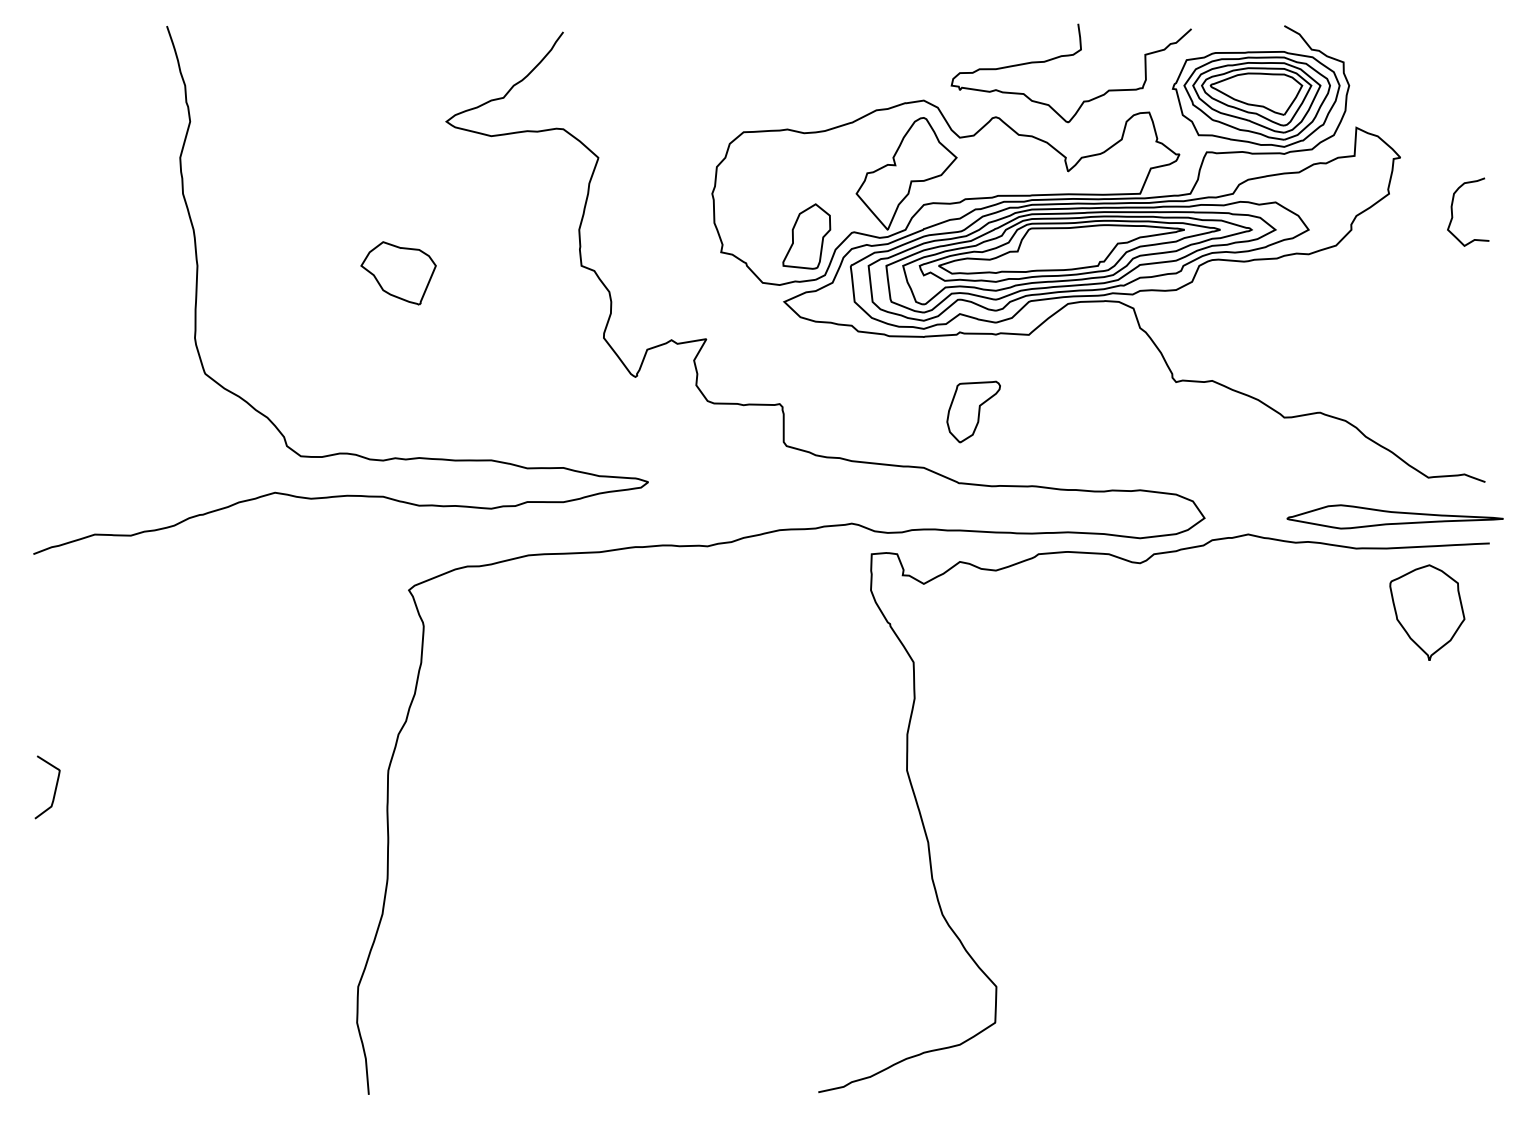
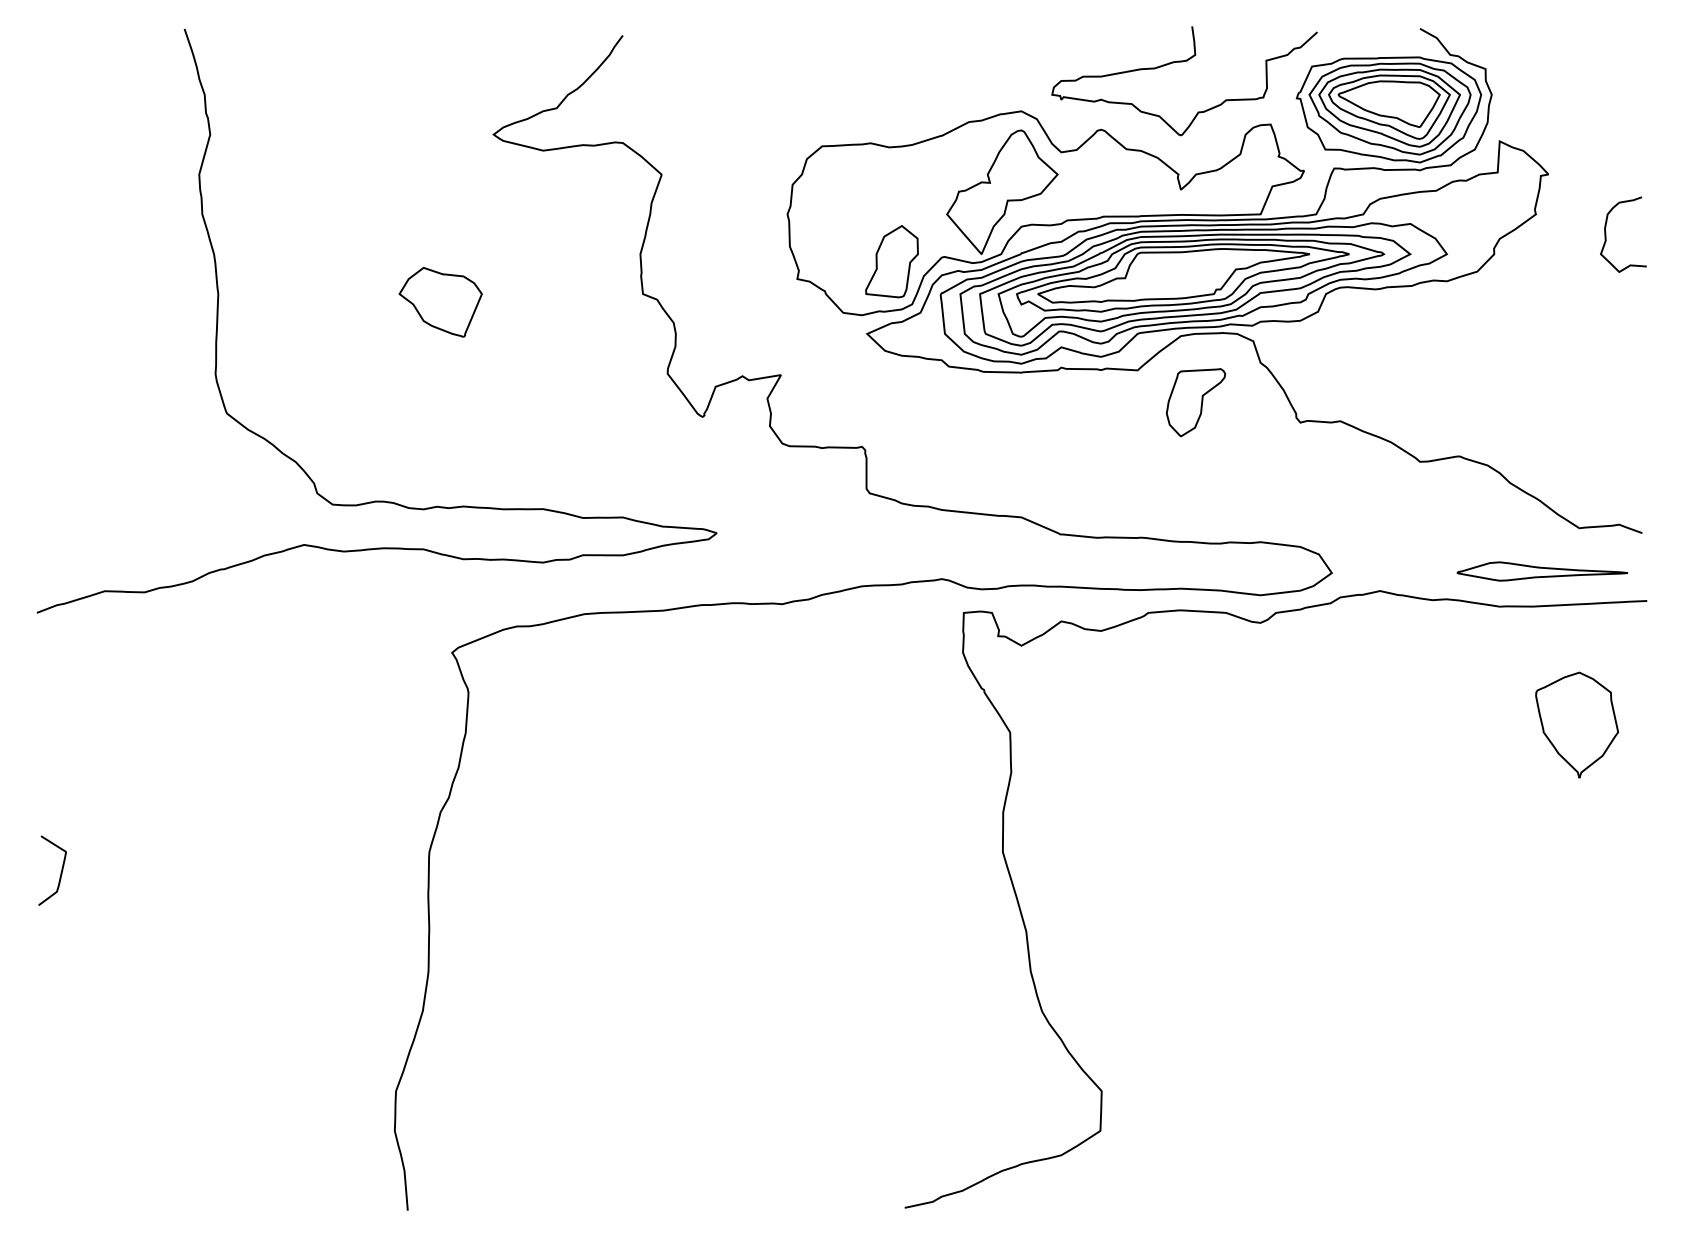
part: (973, 411) -> (1195, 402), moved
part: (1394, 516) -> (1541, 571), size x0.71
part: (1427, 612) -> (1577, 724), moved

